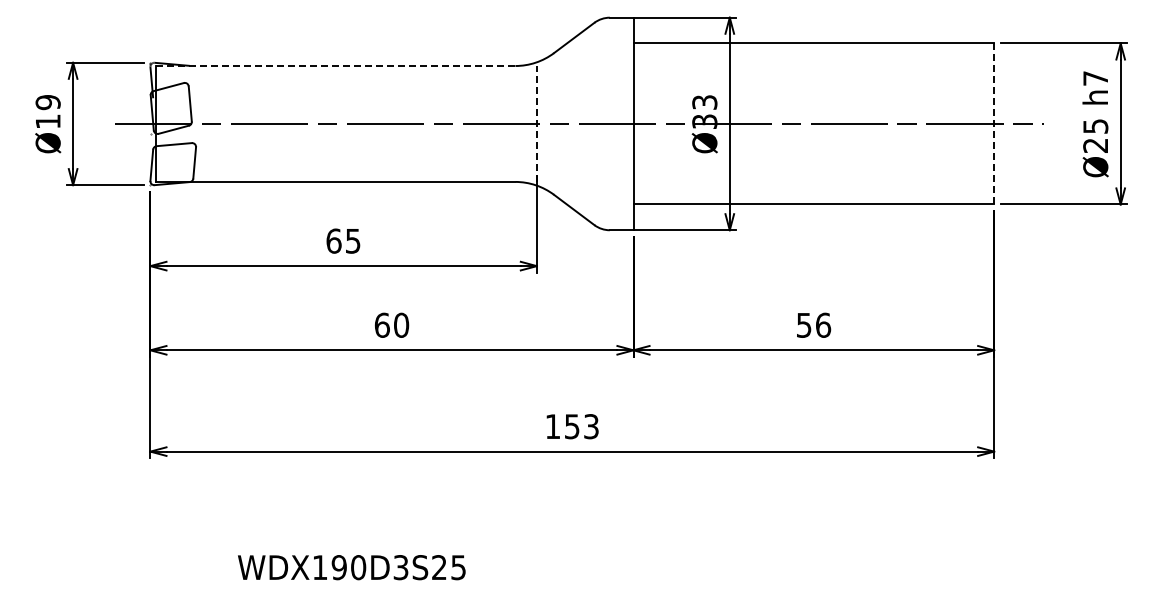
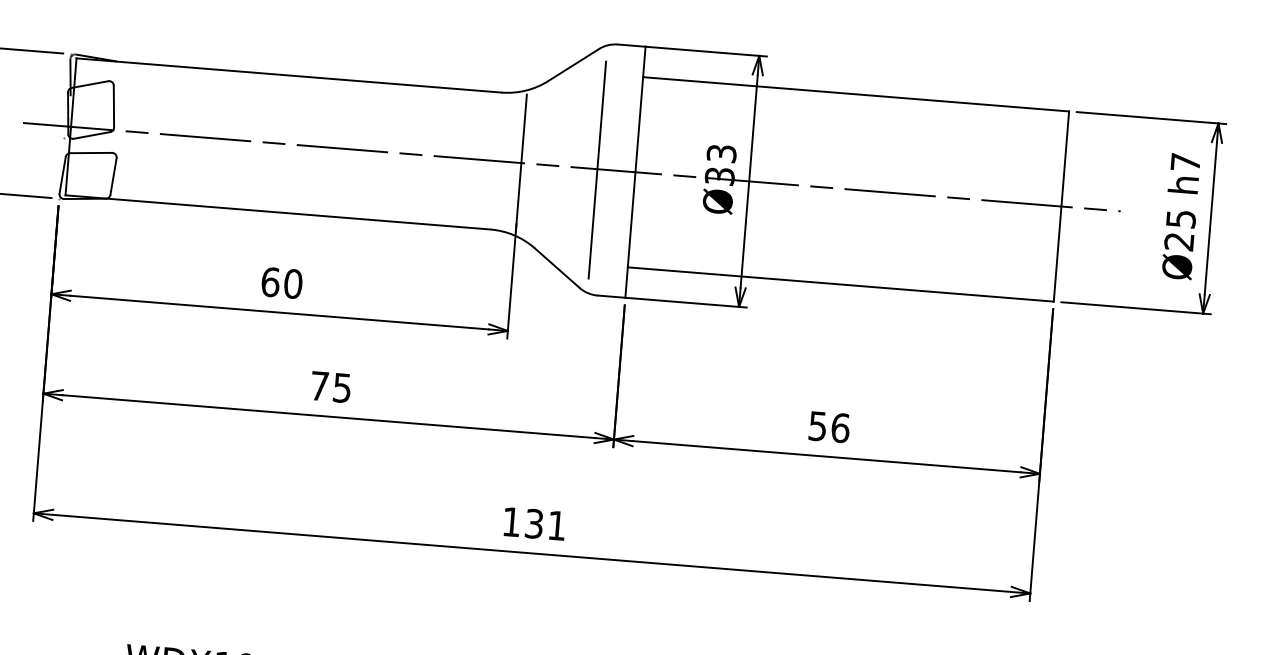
line: (335, 66) -> (289, 76), dashed -> solid
line: (536, 123) -> (520, 162), dashed -> solid
line: (994, 123) -> (1061, 206), dashed -> solid
line: (601, 124) -> (597, 169), added
text: (352, 240) -> (292, 283), 65 -> 60
text: (391, 324) -> (330, 386), 60 -> 75
text: (581, 426) -> (545, 524), 153 -> 131

